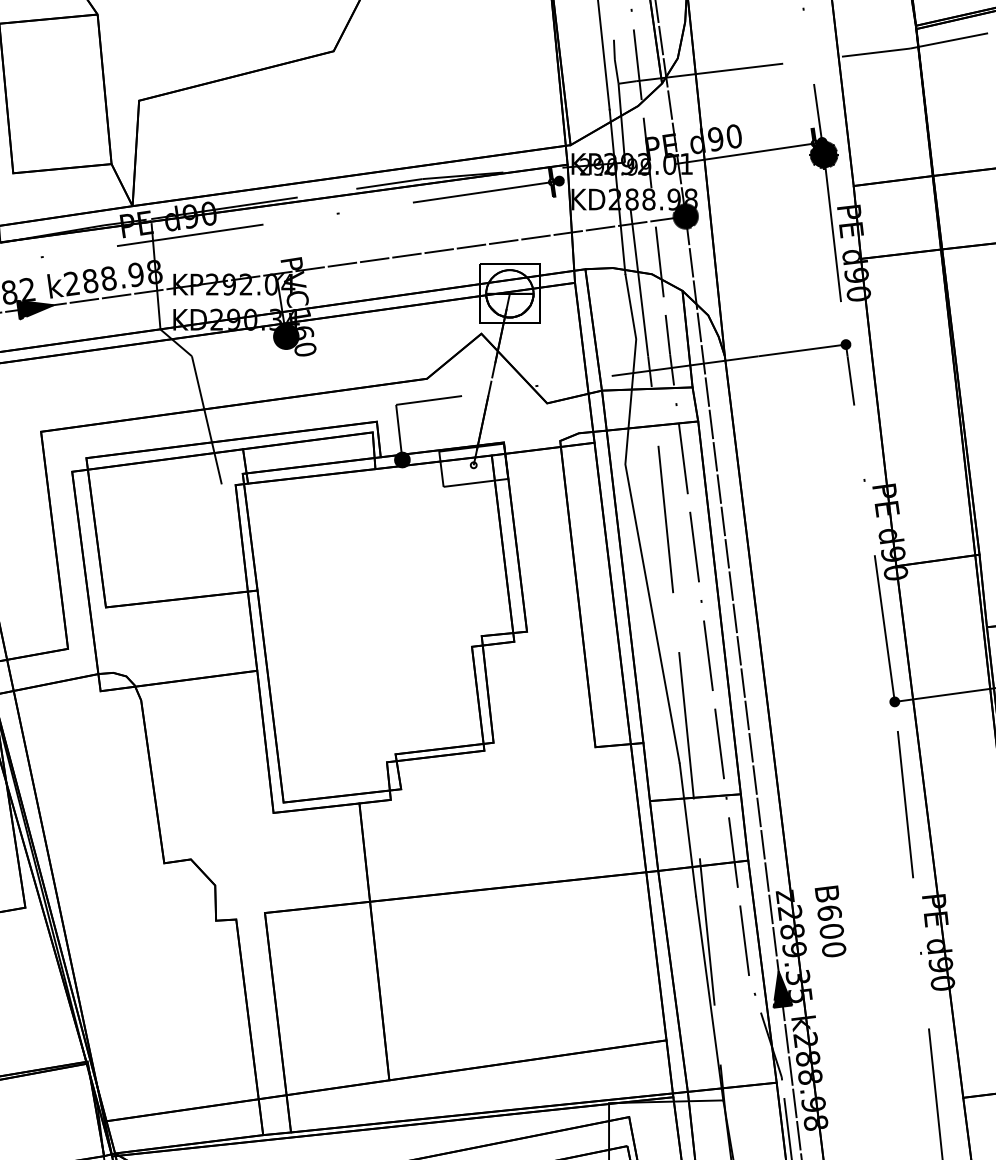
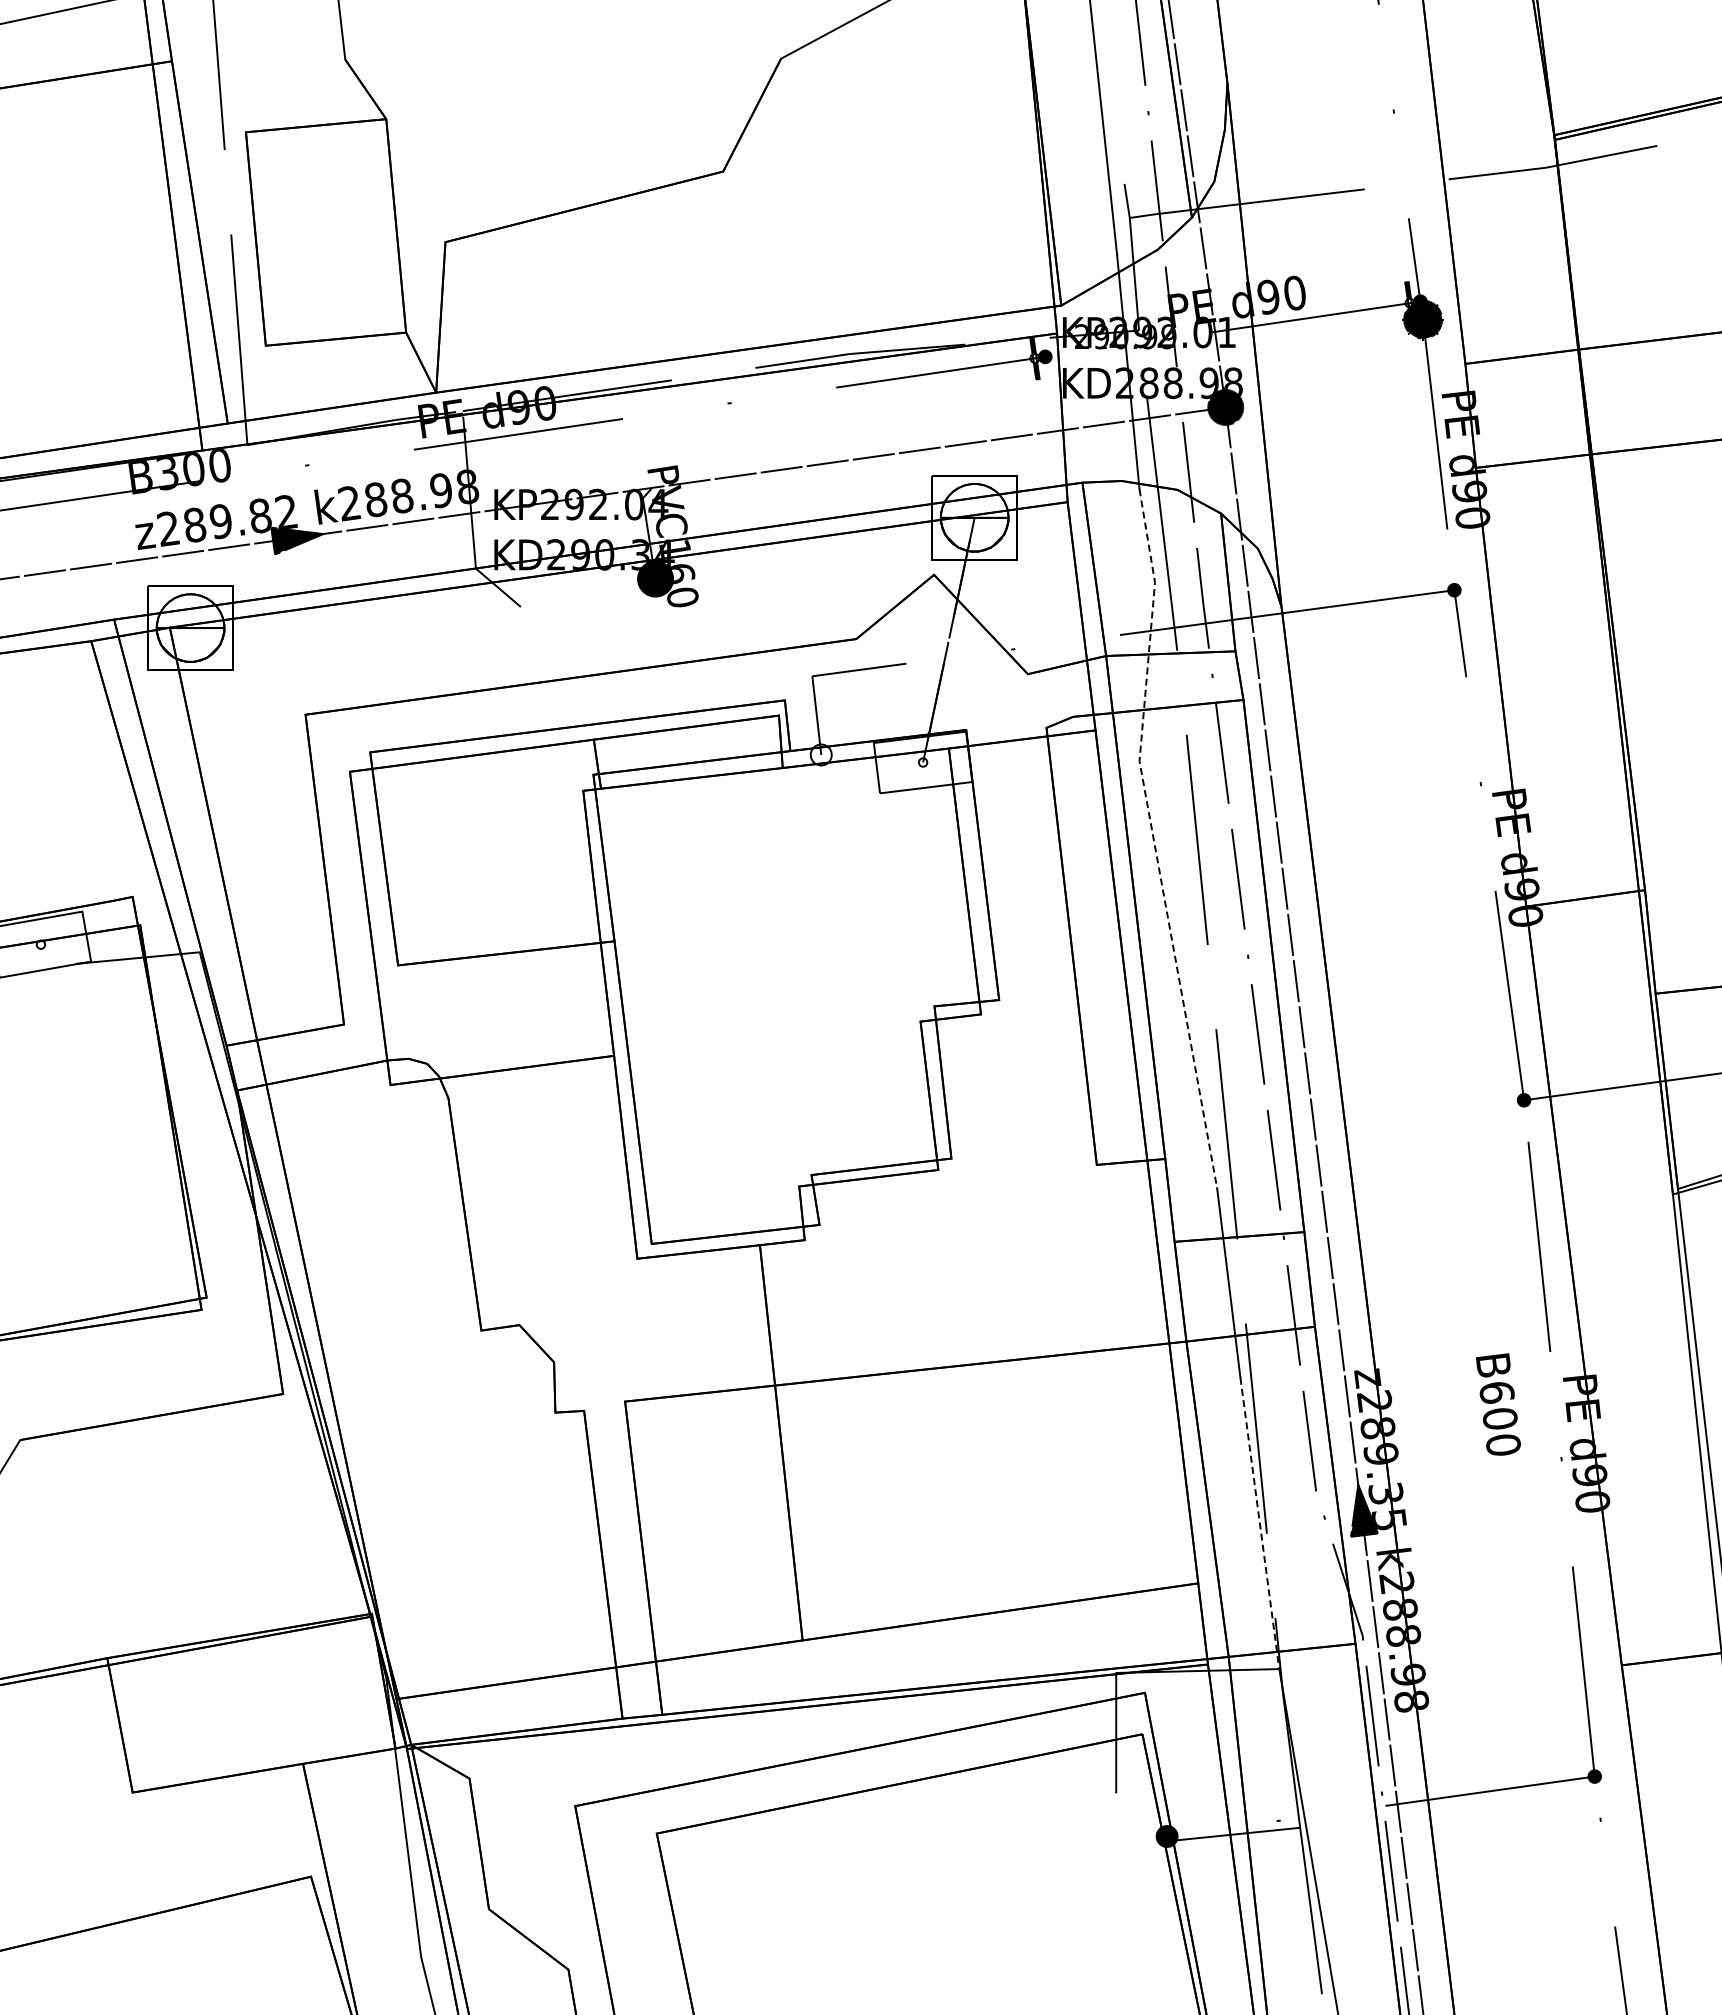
line: (614, 49) -> (1123, 169), removed
line: (206, 419) -> (541, 697), removed
fill: (401, 459) -> (820, 754), removed
line: (635, 518) -> (1153, 838), solid -> dashed
text: (829, 921) -> (1497, 1404), moved
line: (709, 998) -> (1259, 1523), solid -> dashed

